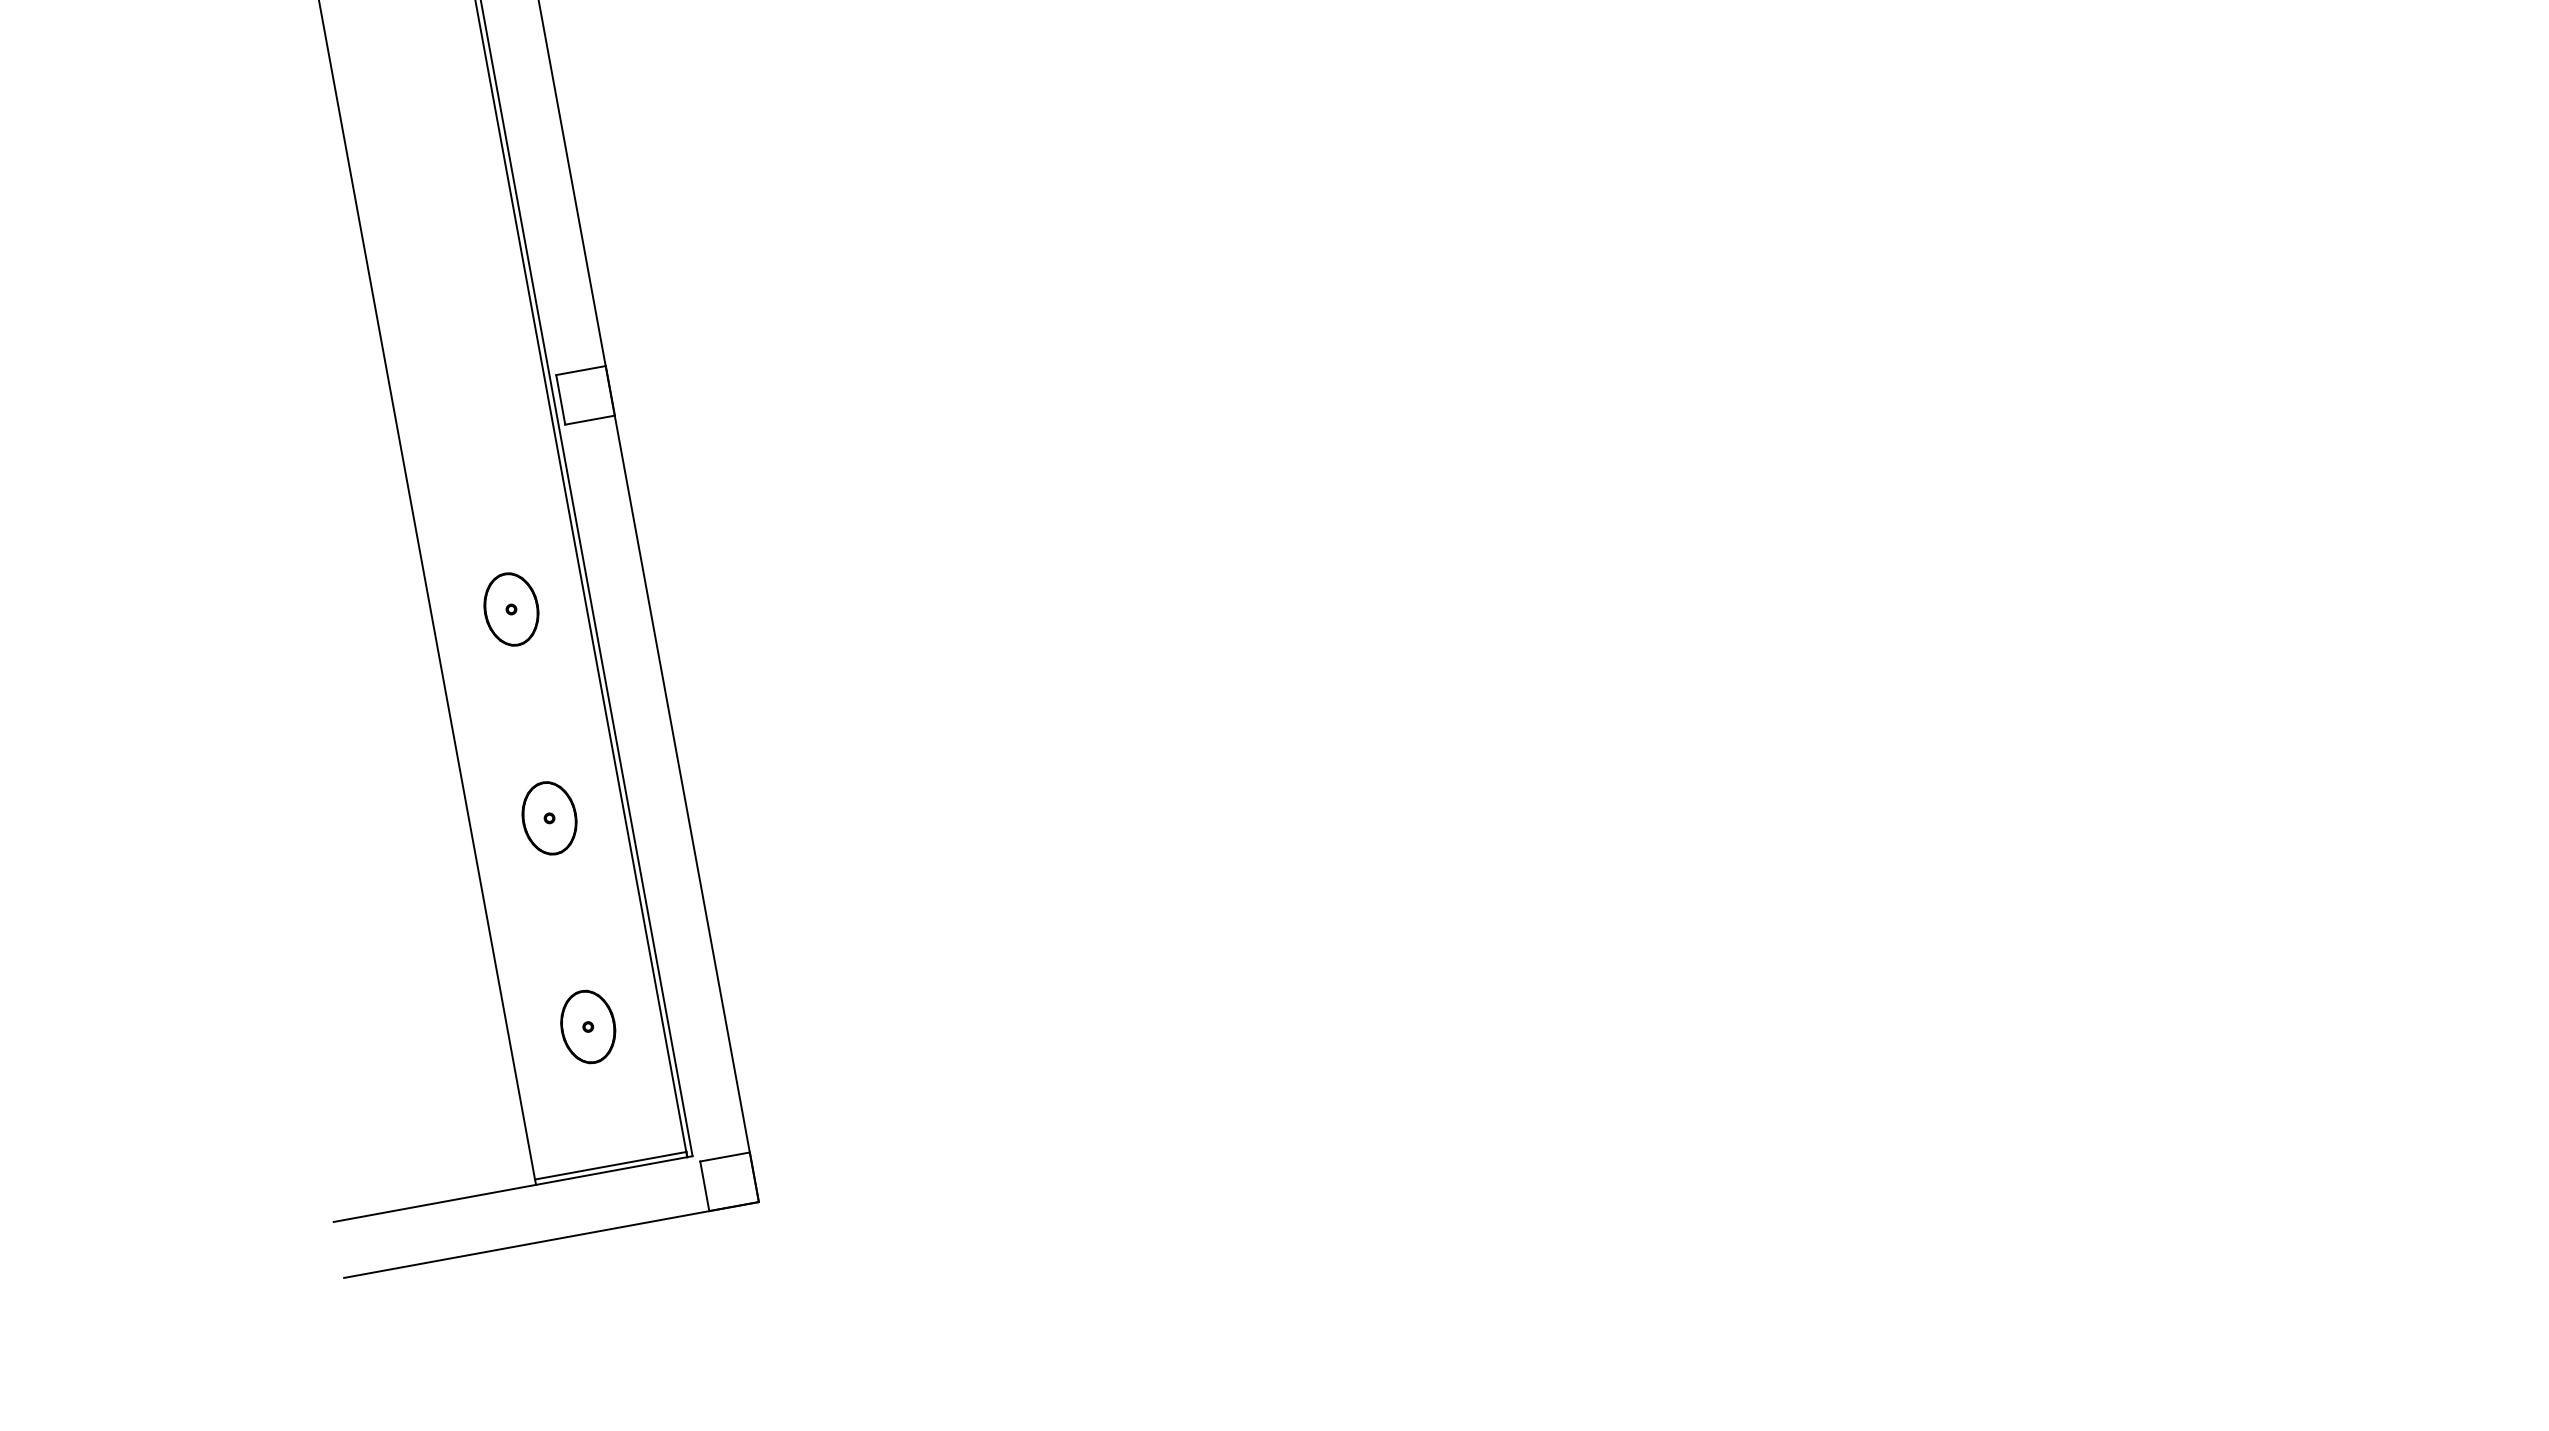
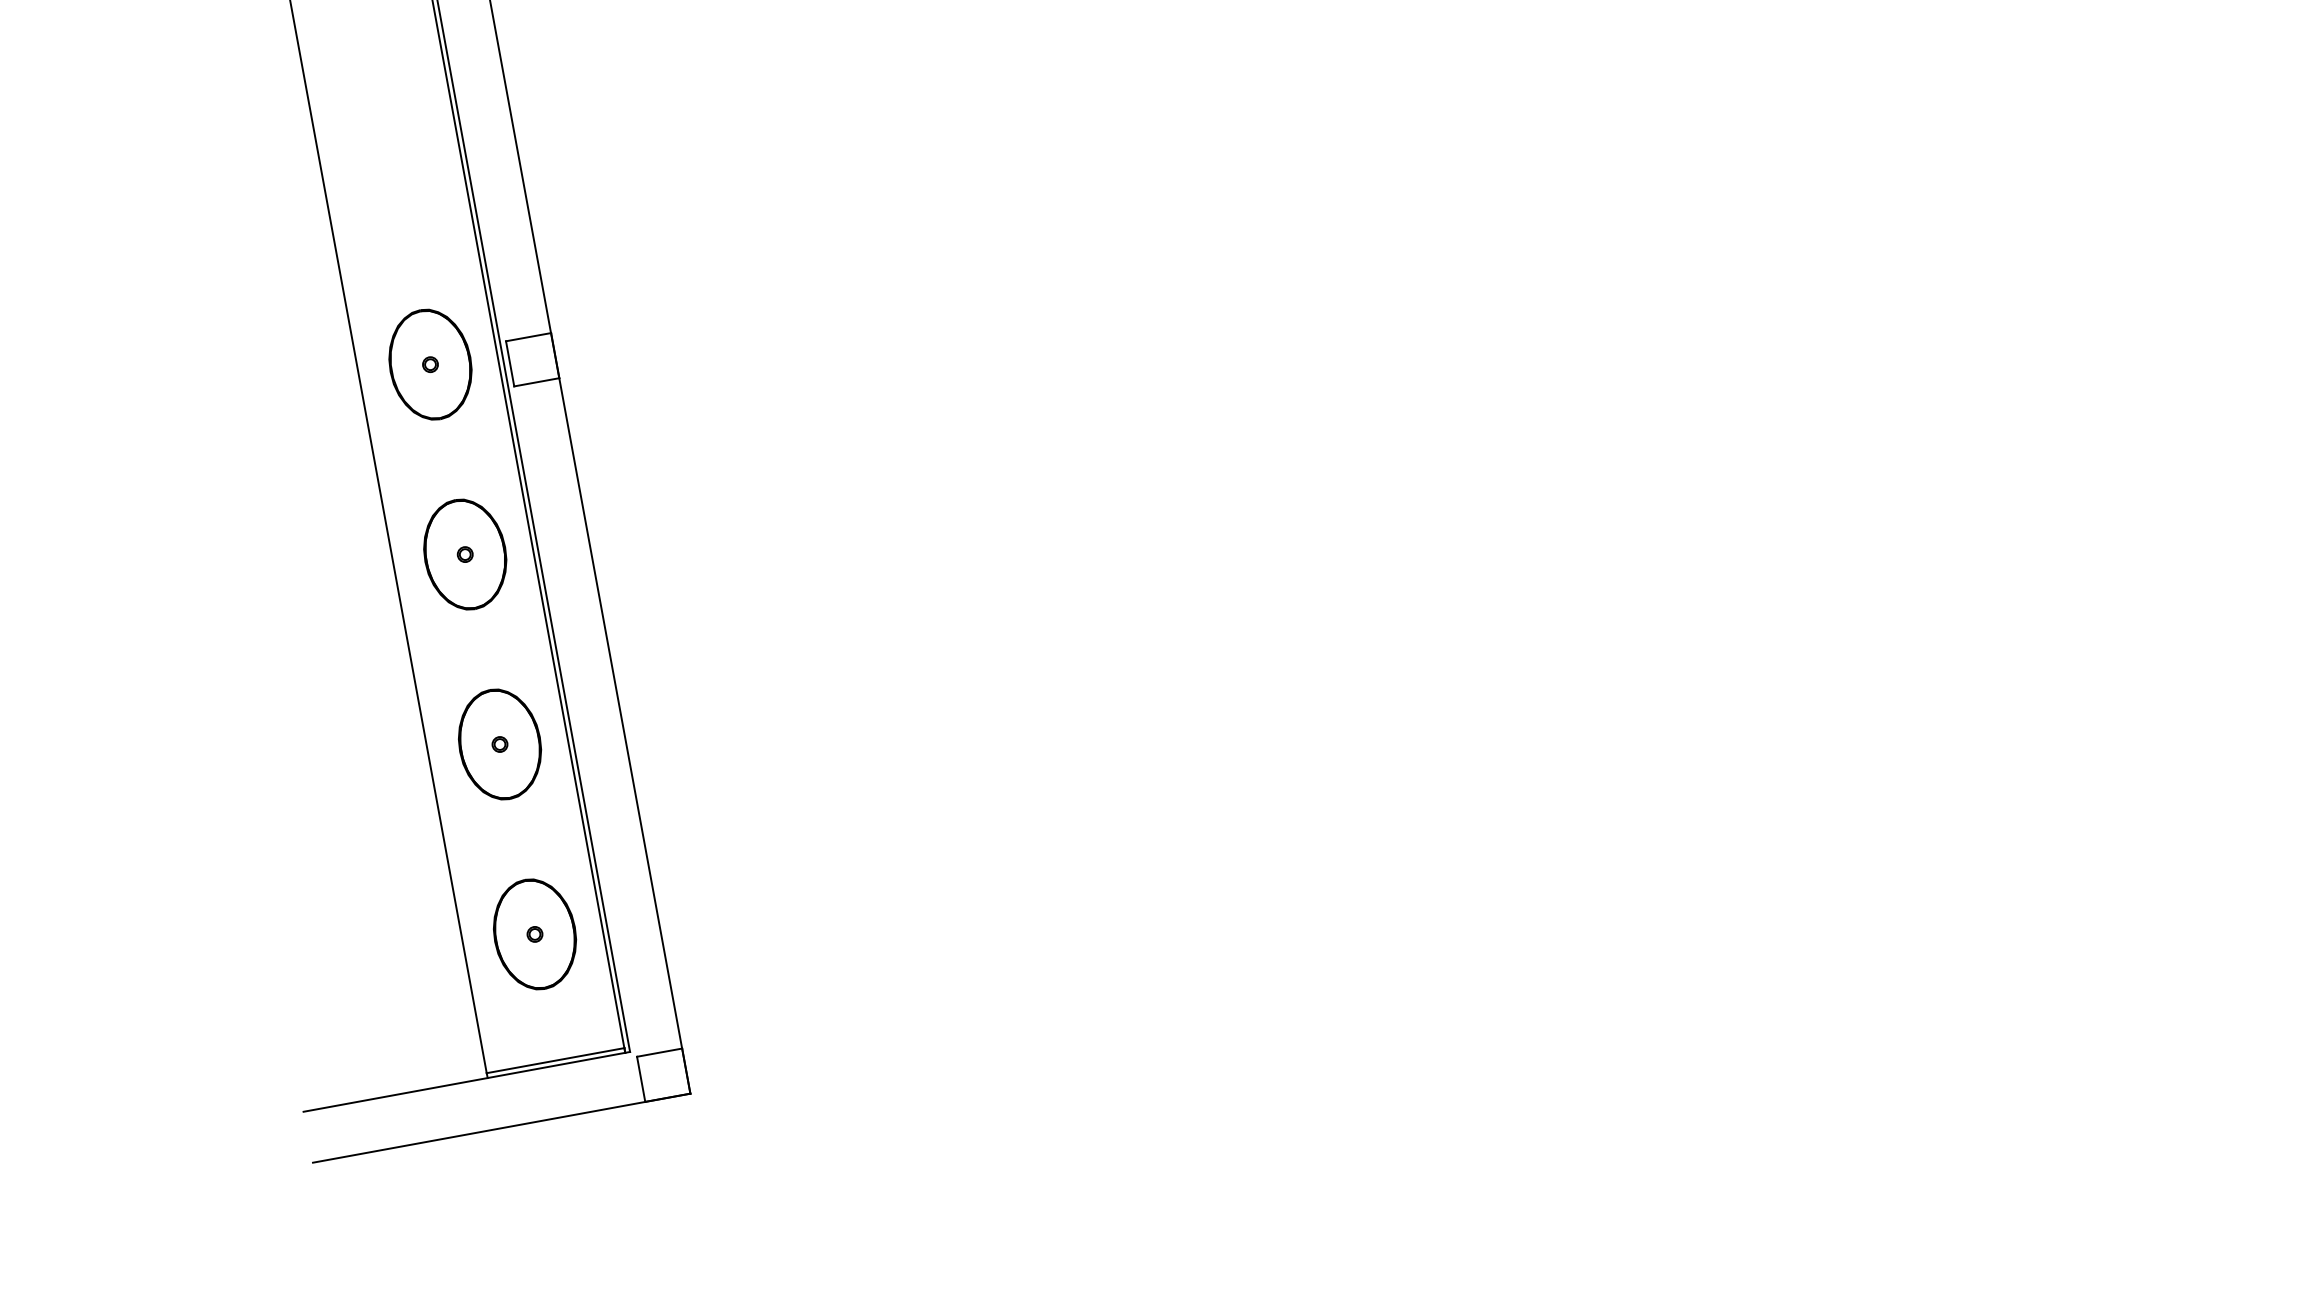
part: (473, 400) -> (430, 364), added
part: (511, 609) -> (465, 554), size x1.67
part: (549, 818) -> (499, 744), size x1.67
part: (588, 1026) -> (535, 933), size x1.67

